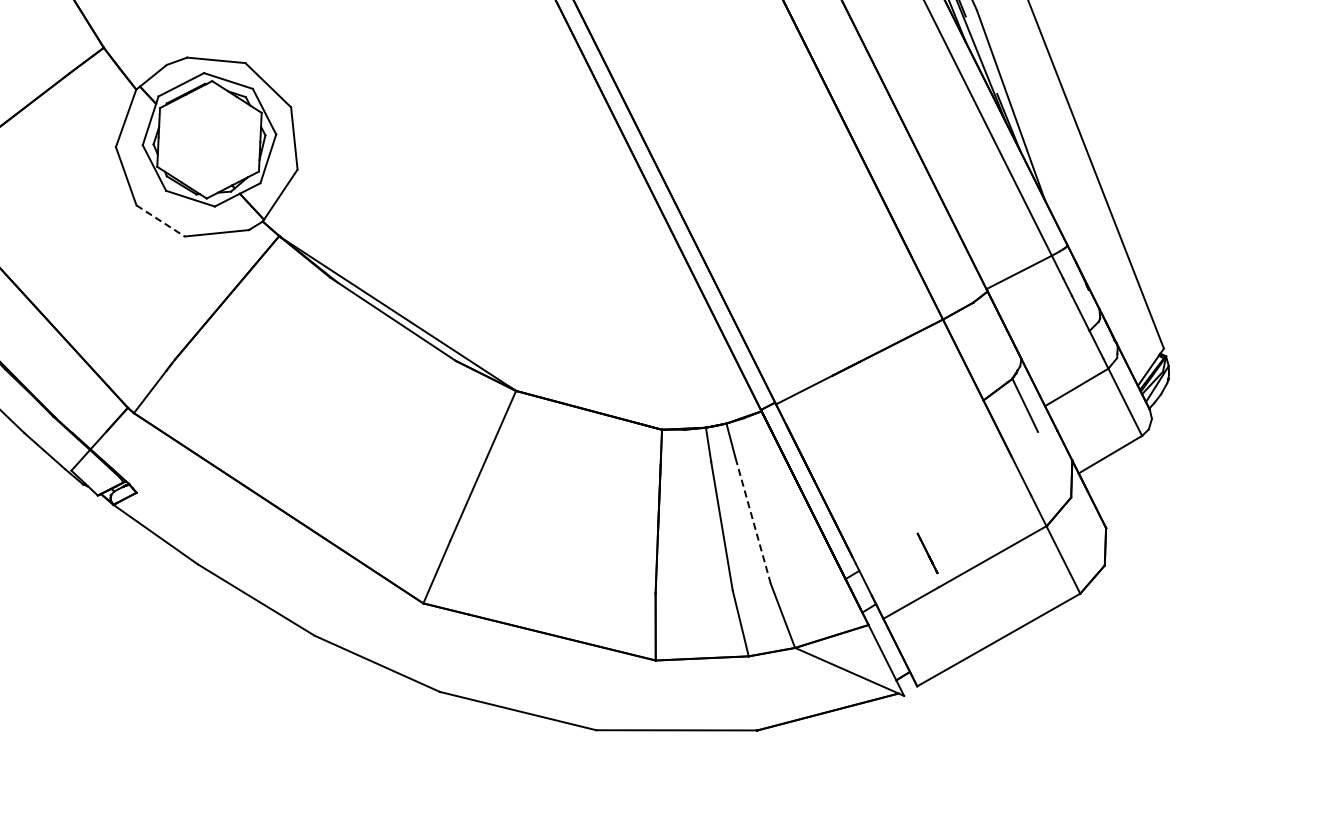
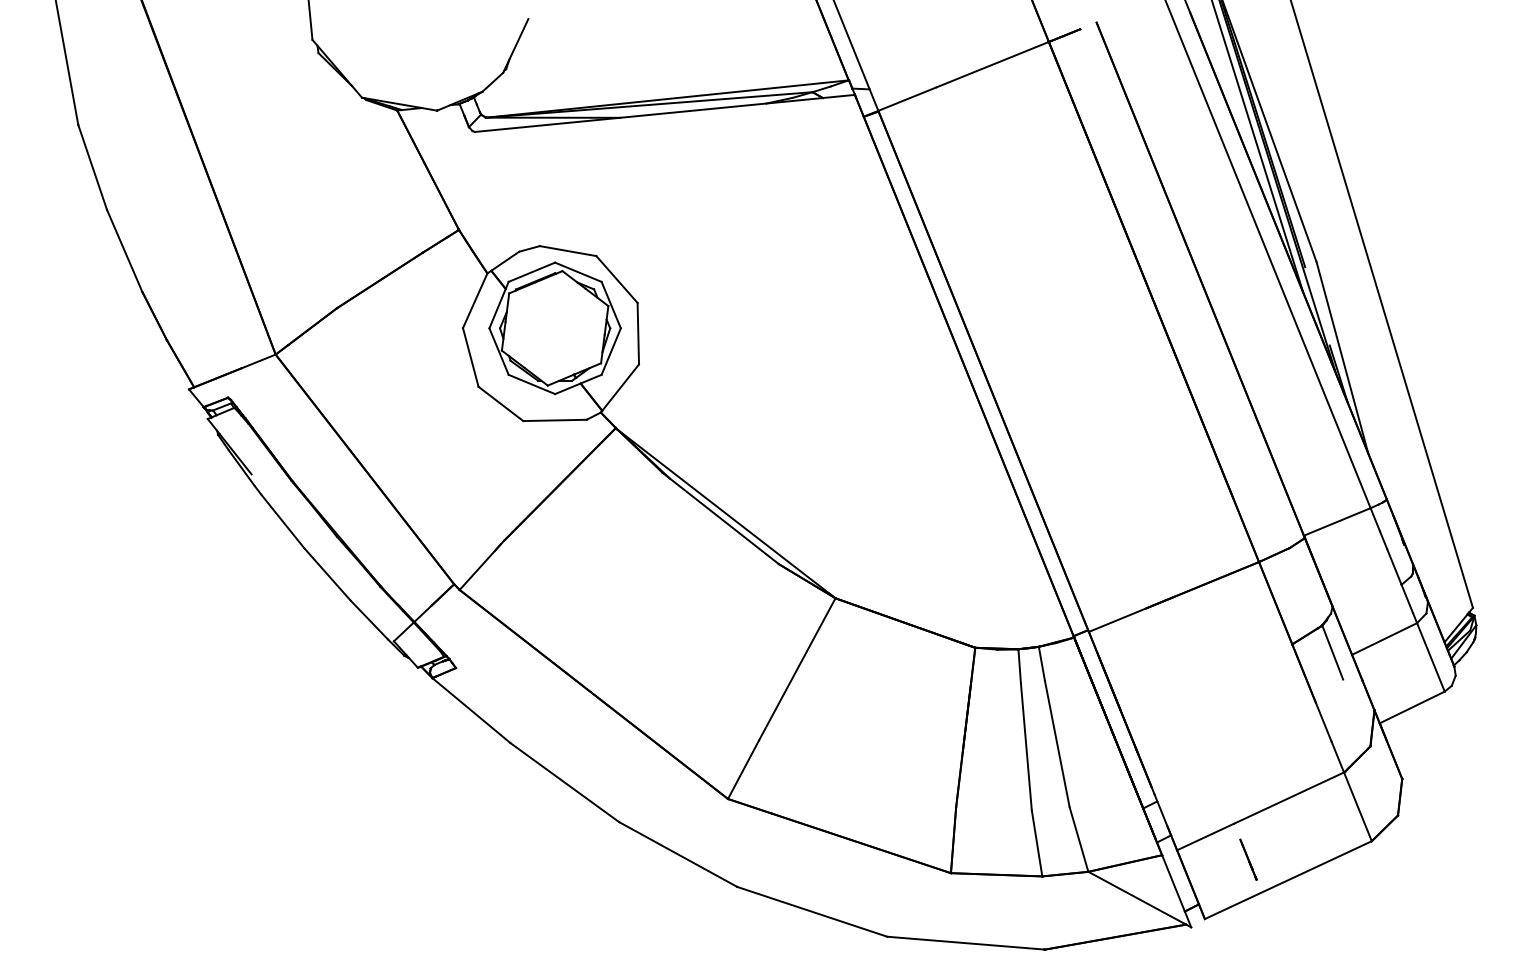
line: (161, 221) -> (501, 404), dashed -> solid
line: (753, 520) -> (1057, 743), dashed -> solid
line: (927, 553) -> (1248, 859), moved

